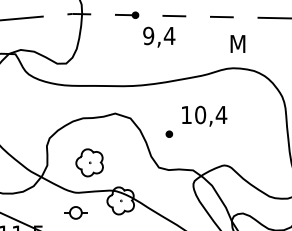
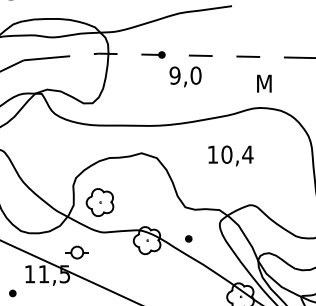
text: (169, 35) -> (195, 75), 9,4 -> 9,0
part: (169, 133) -> (188, 238), moved
part: (89, 162) -> (99, 202), moved
part: (75, 212) -> (76, 252), moved

